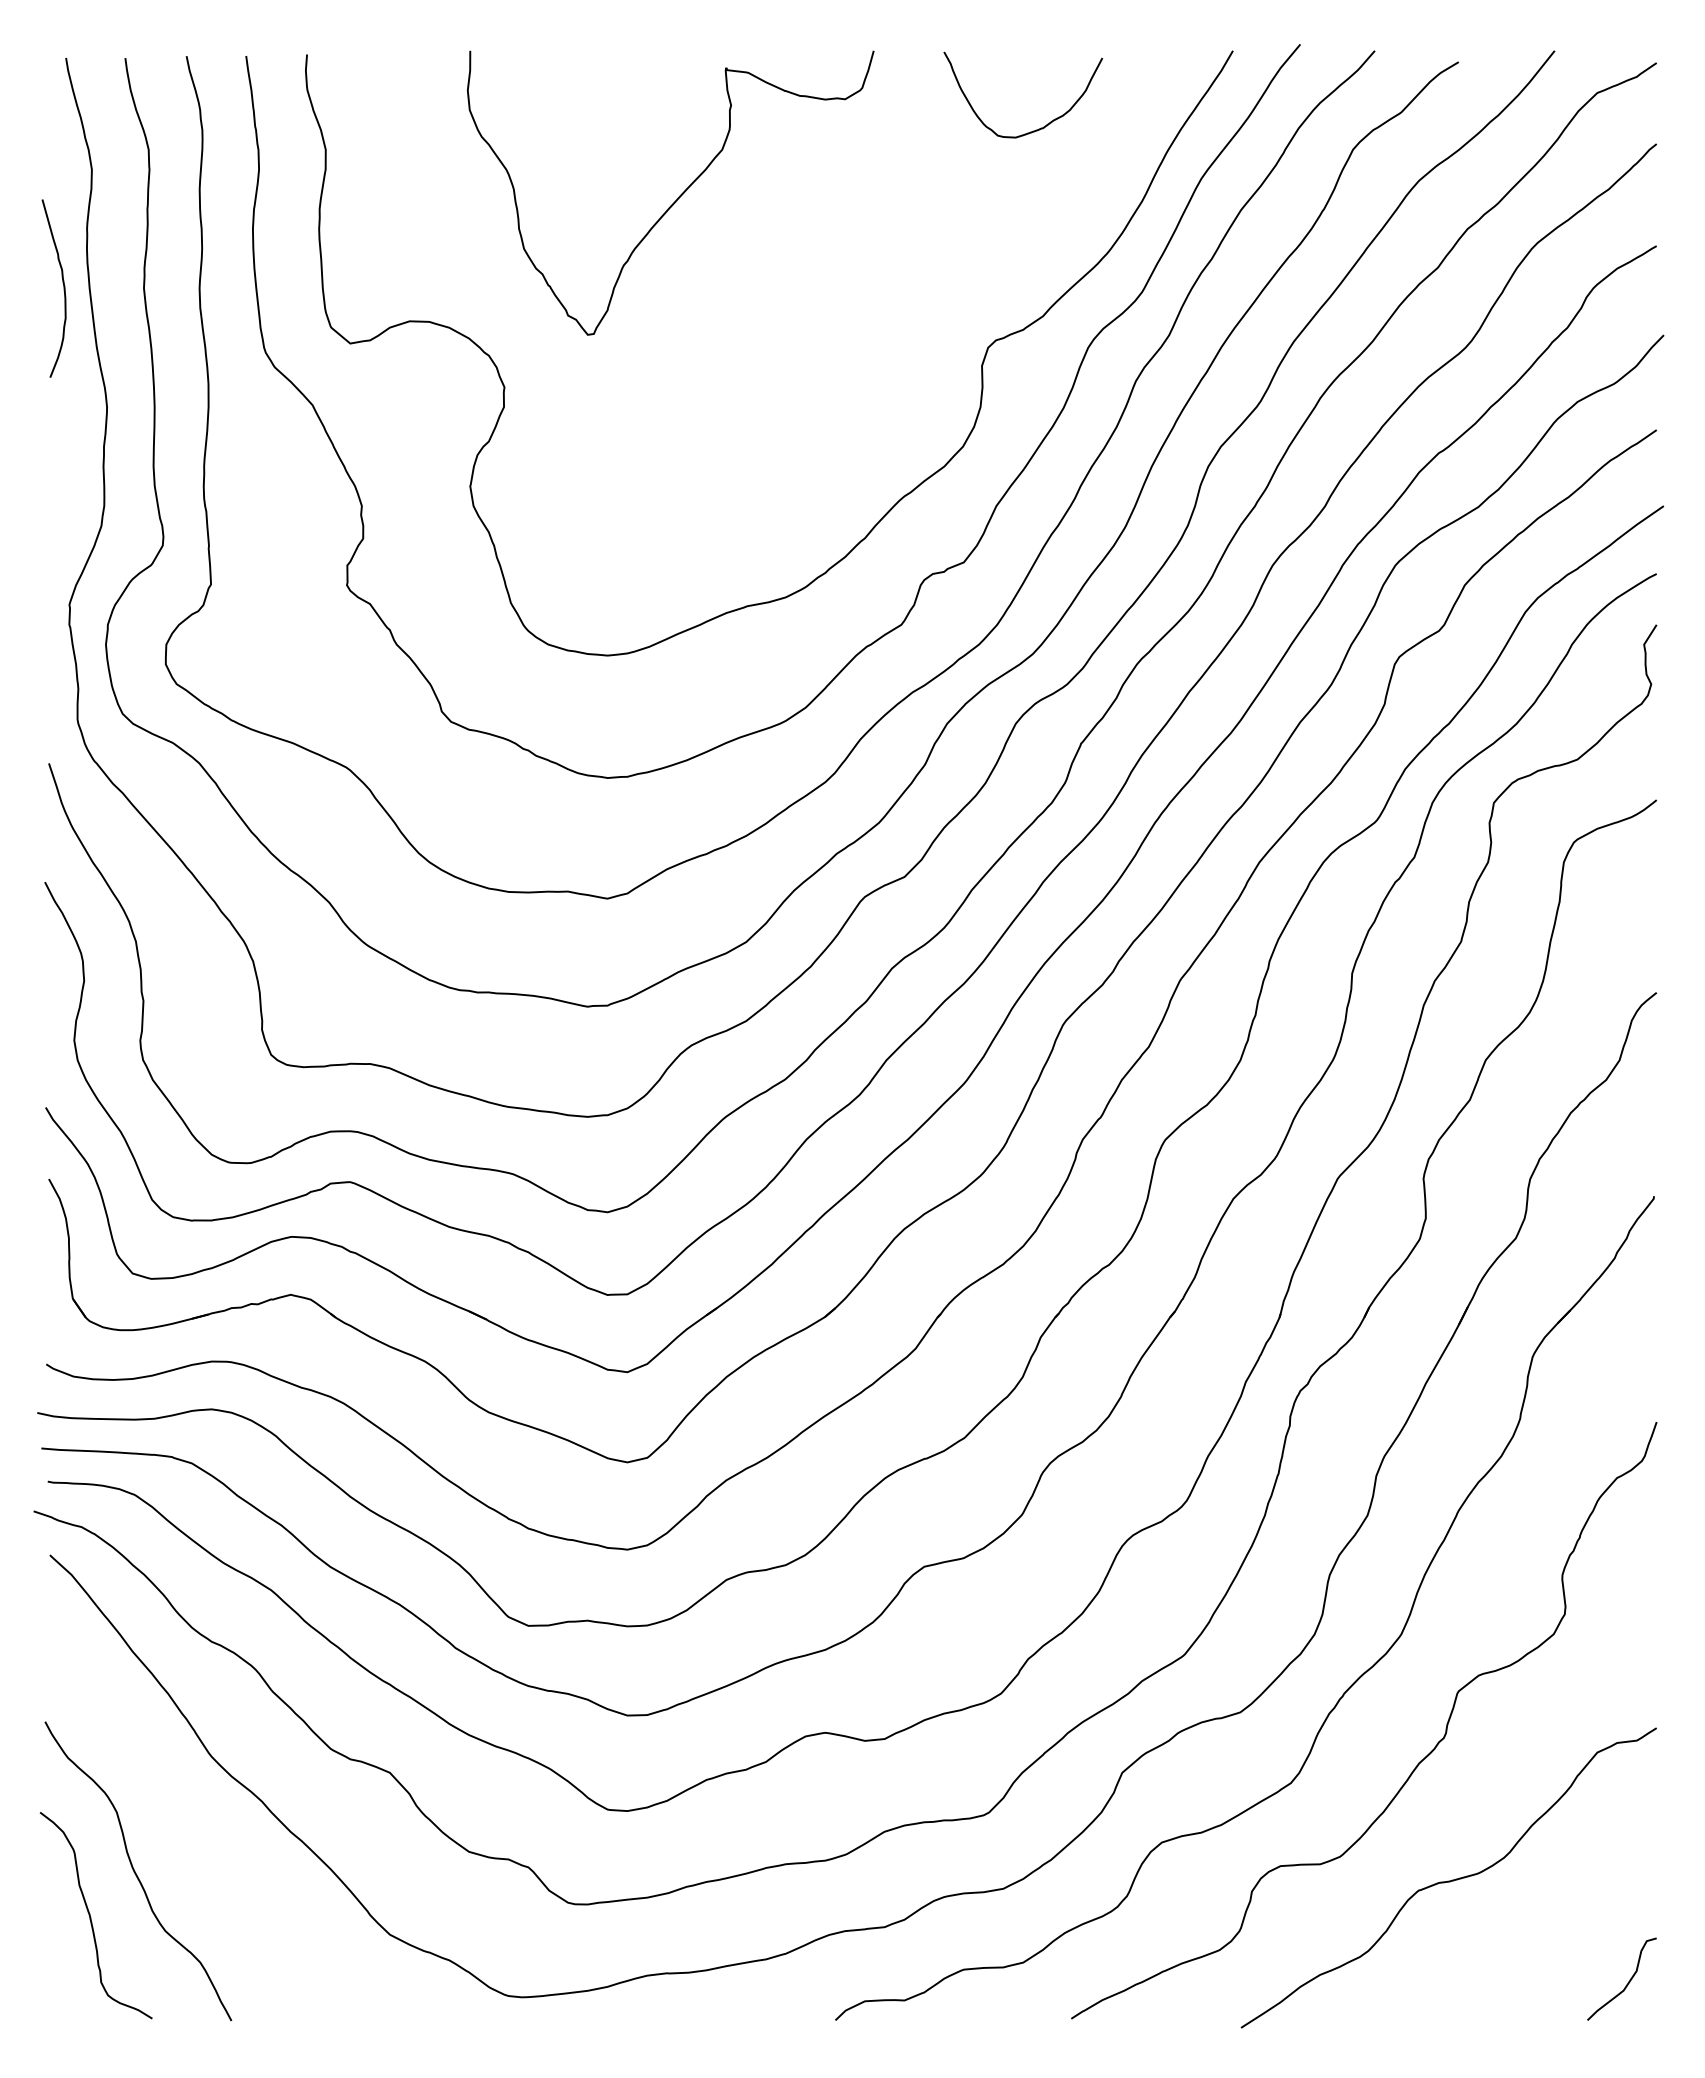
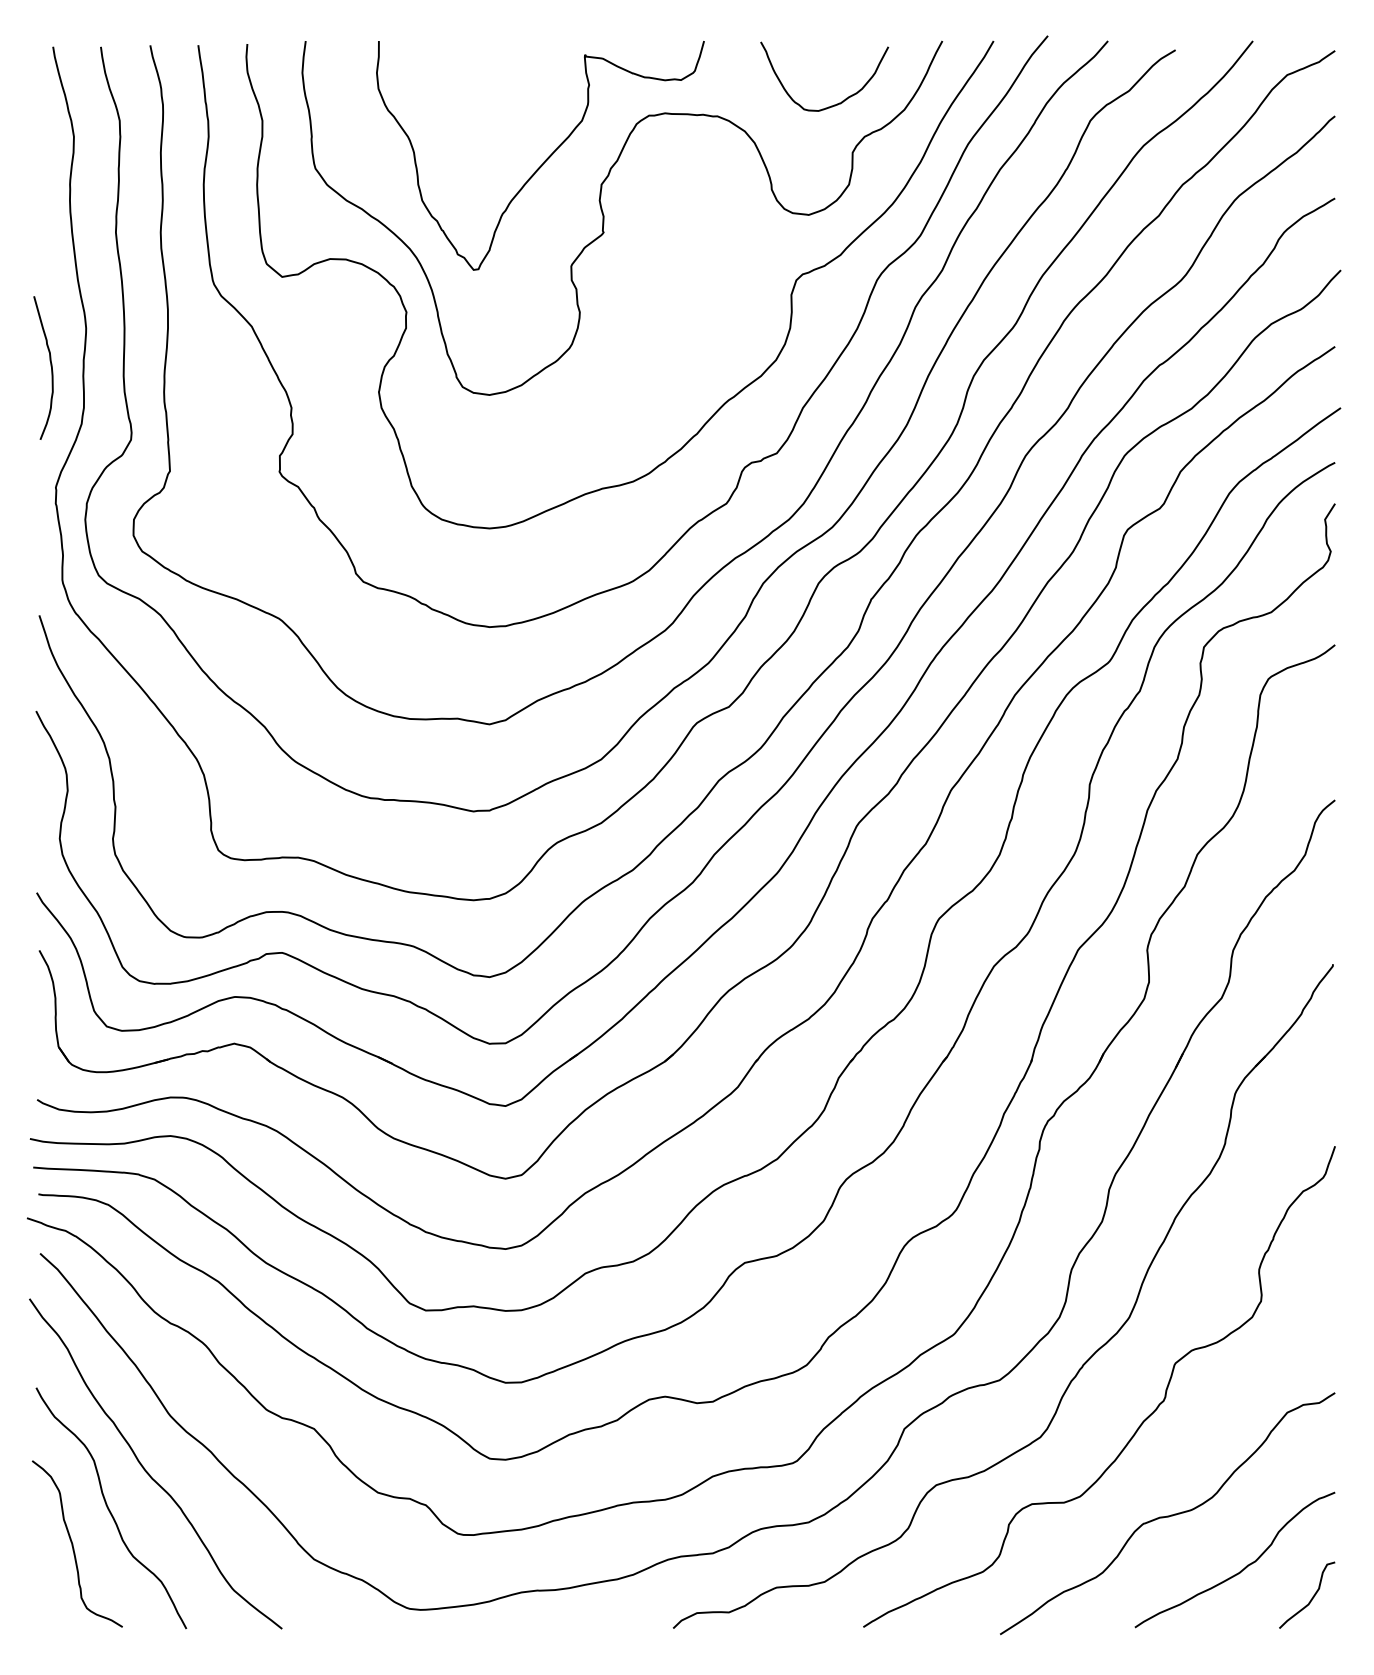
curve: (749, 270) -> (603, 218), added
curve: (63, 288) -> (51, 368), moved
curve: (183, 1826) -> (147, 1472), added
curve: (1539, 1948) -> (1240, 1570), added

